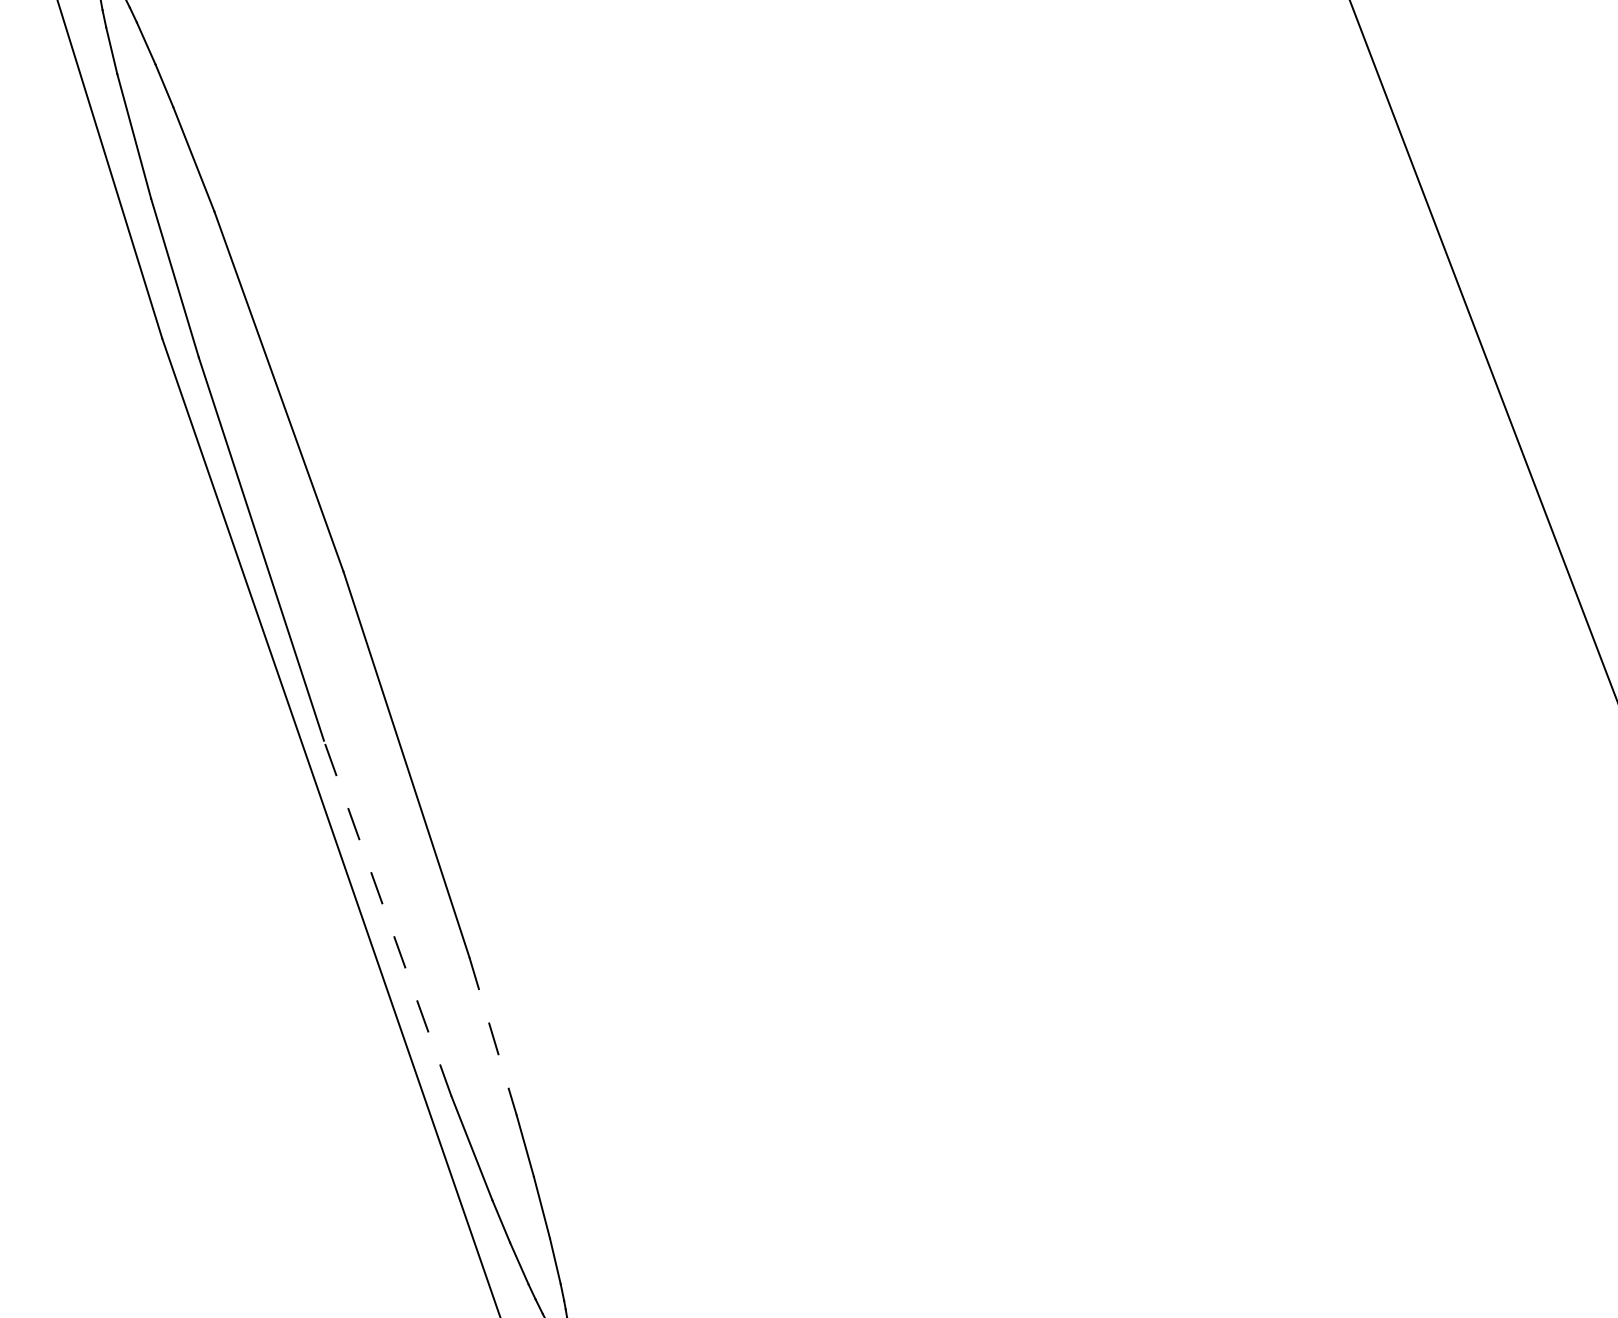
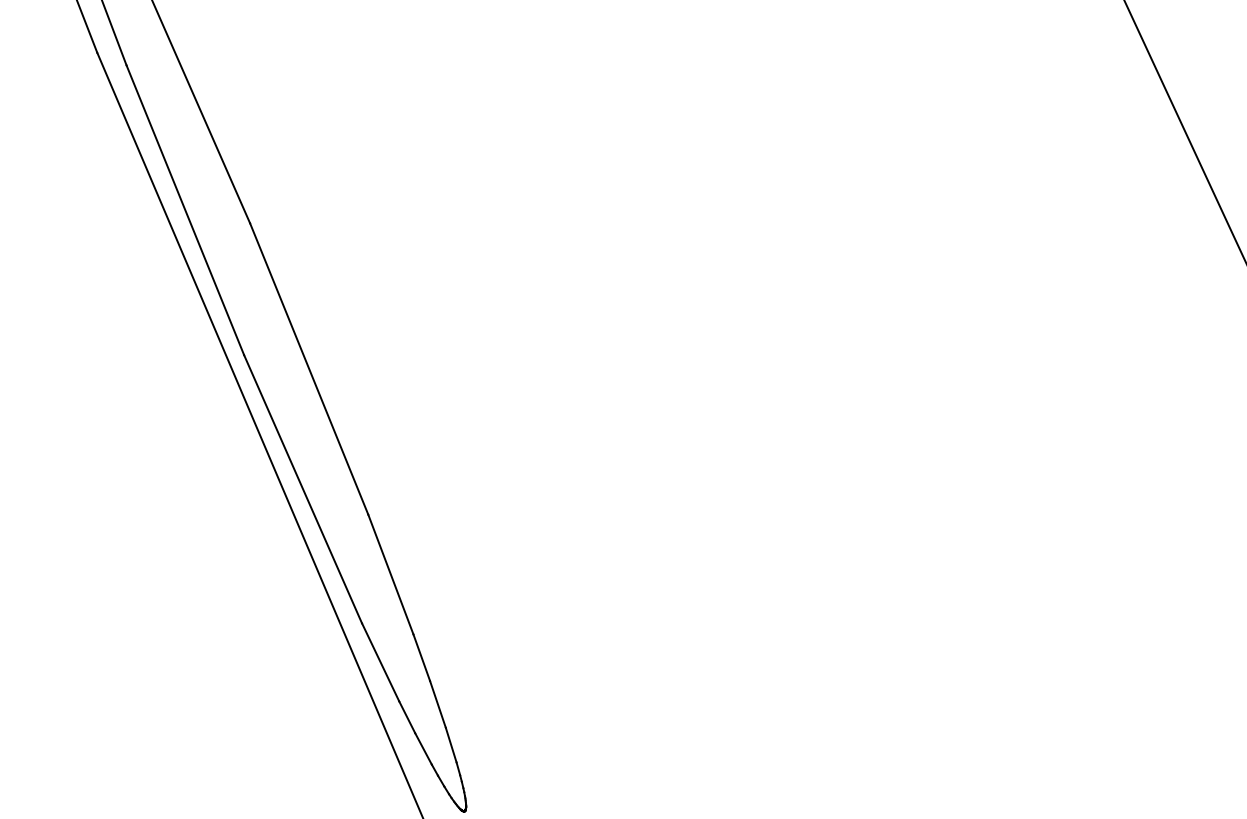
line: (387, 918) -> (302, 489), dashed -> solid
line: (493, 1036) -> (391, 574), dashed -> solid

